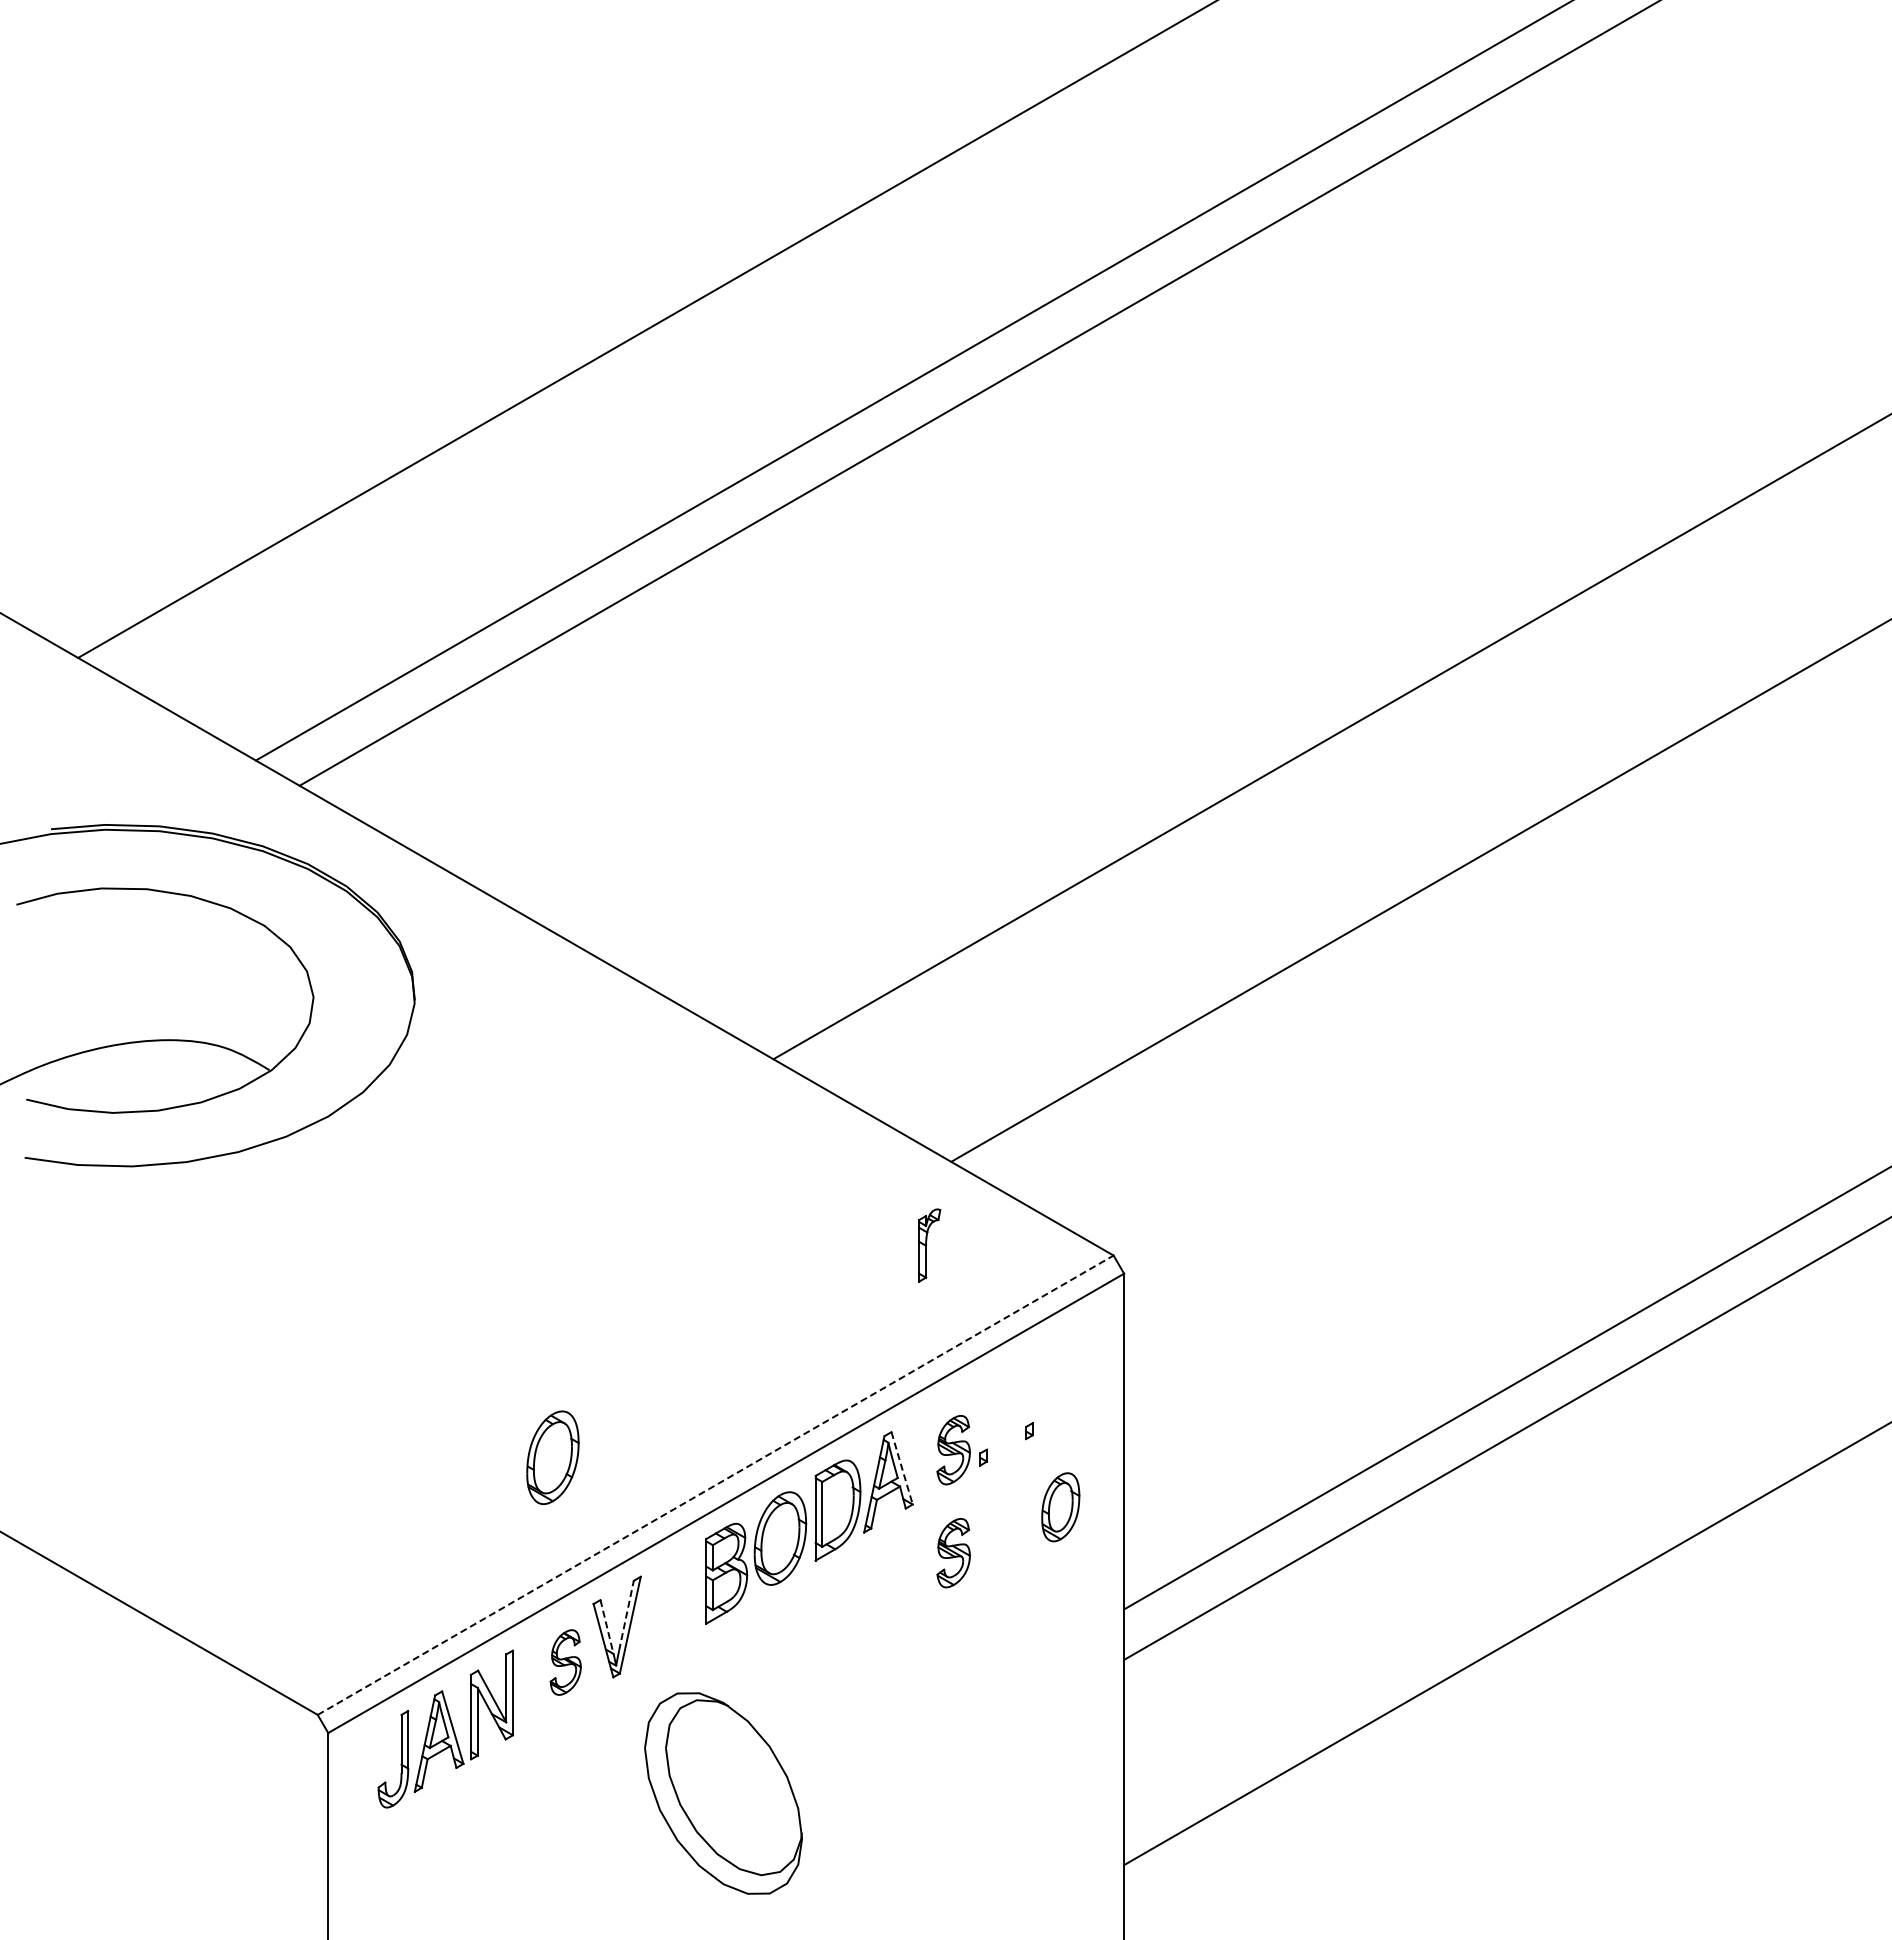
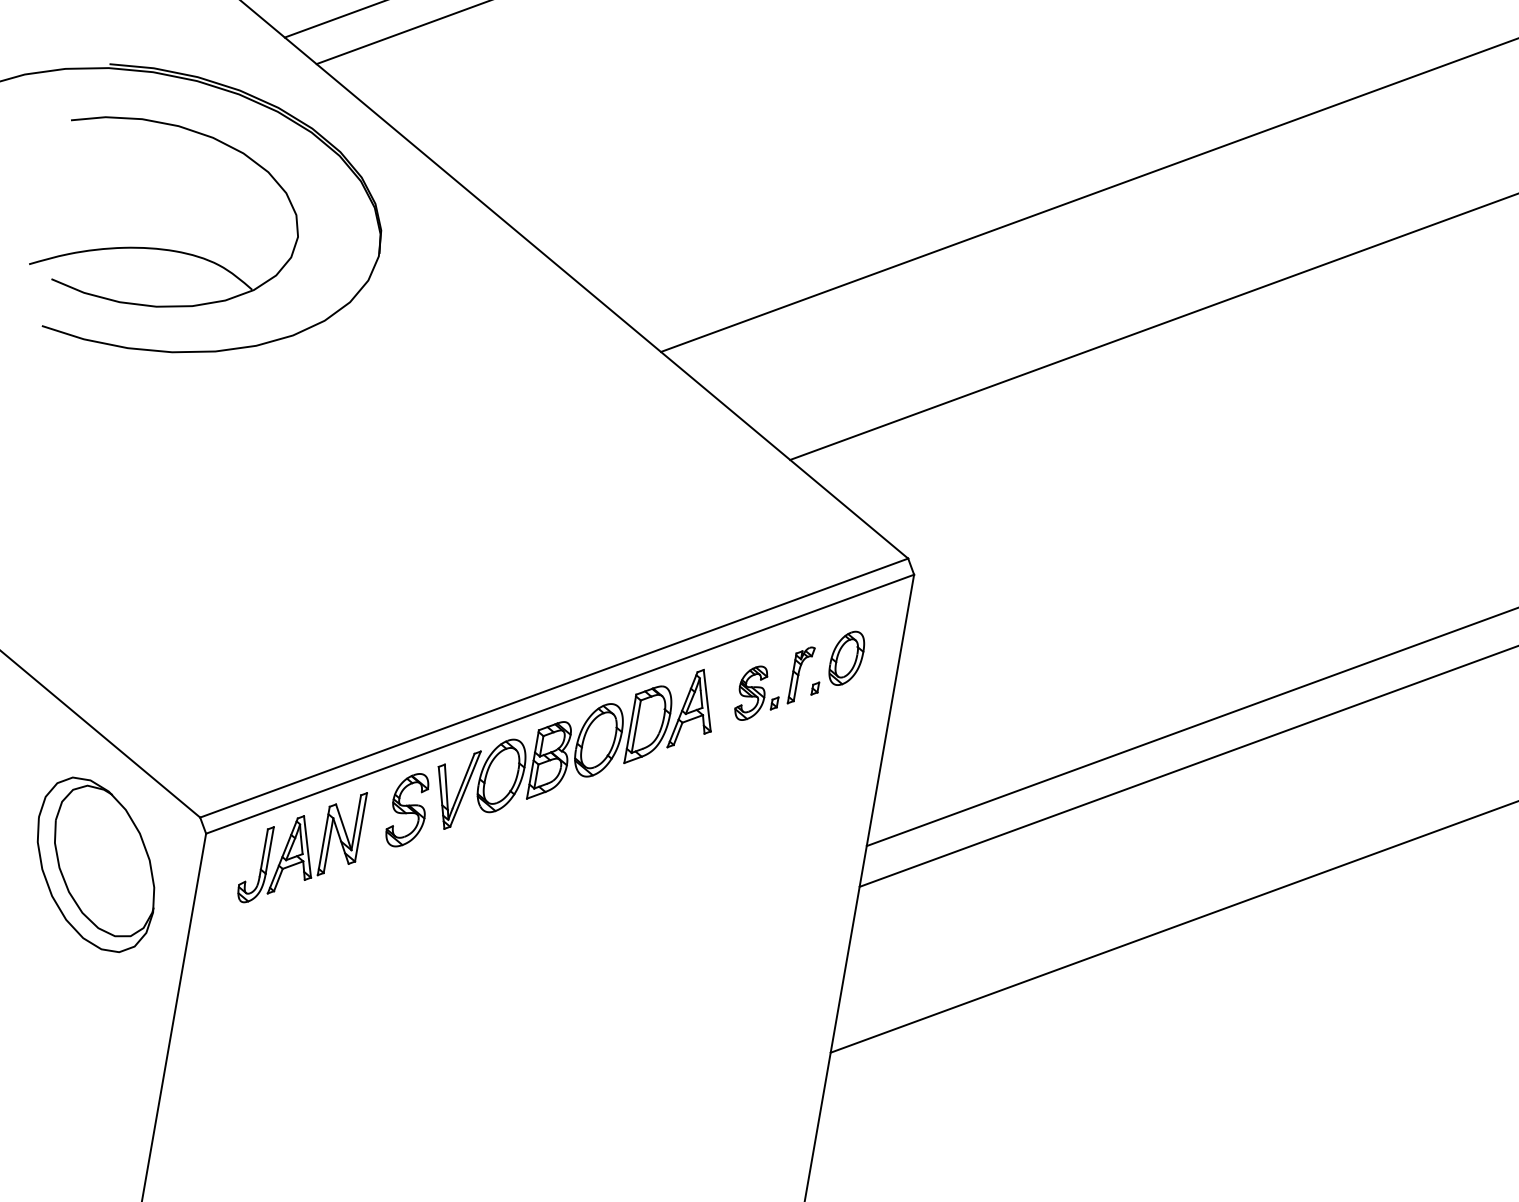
part: (929, 1245) -> (801, 675), moved
part: (552, 1457) -> (501, 775), moved
line: (902, 1468) -> (707, 700), dashed -> solid
line: (716, 1484) -> (554, 687), dashed -> solid
part: (1060, 1507) -> (846, 658), moved
part: (953, 1553) -> (736, 776), removed
line: (626, 1615) -> (463, 780), dashed -> solid
line: (607, 1627) -> (446, 787), dashed -> solid
part: (565, 1662) -> (407, 810), size x1.43
part: (723, 1793) -> (95, 864), moved

